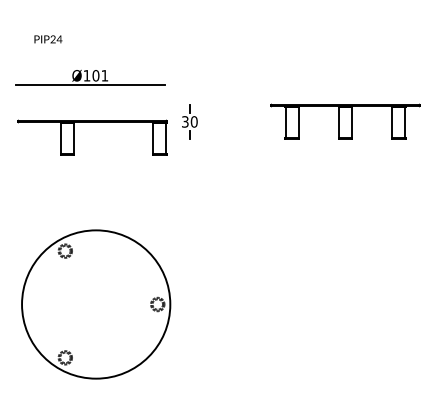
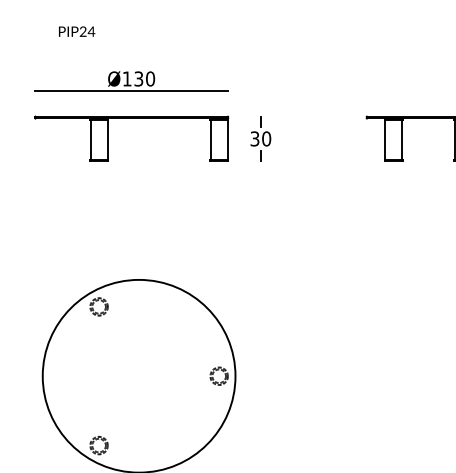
text: (100, 75) -> (144, 78), Ø101 -> Ø130
part: (92, 122) -> (131, 118), moved

